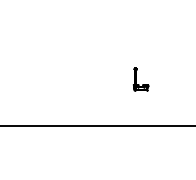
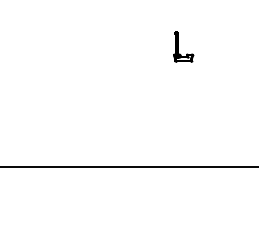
part: (141, 79) -> (184, 46), moved

